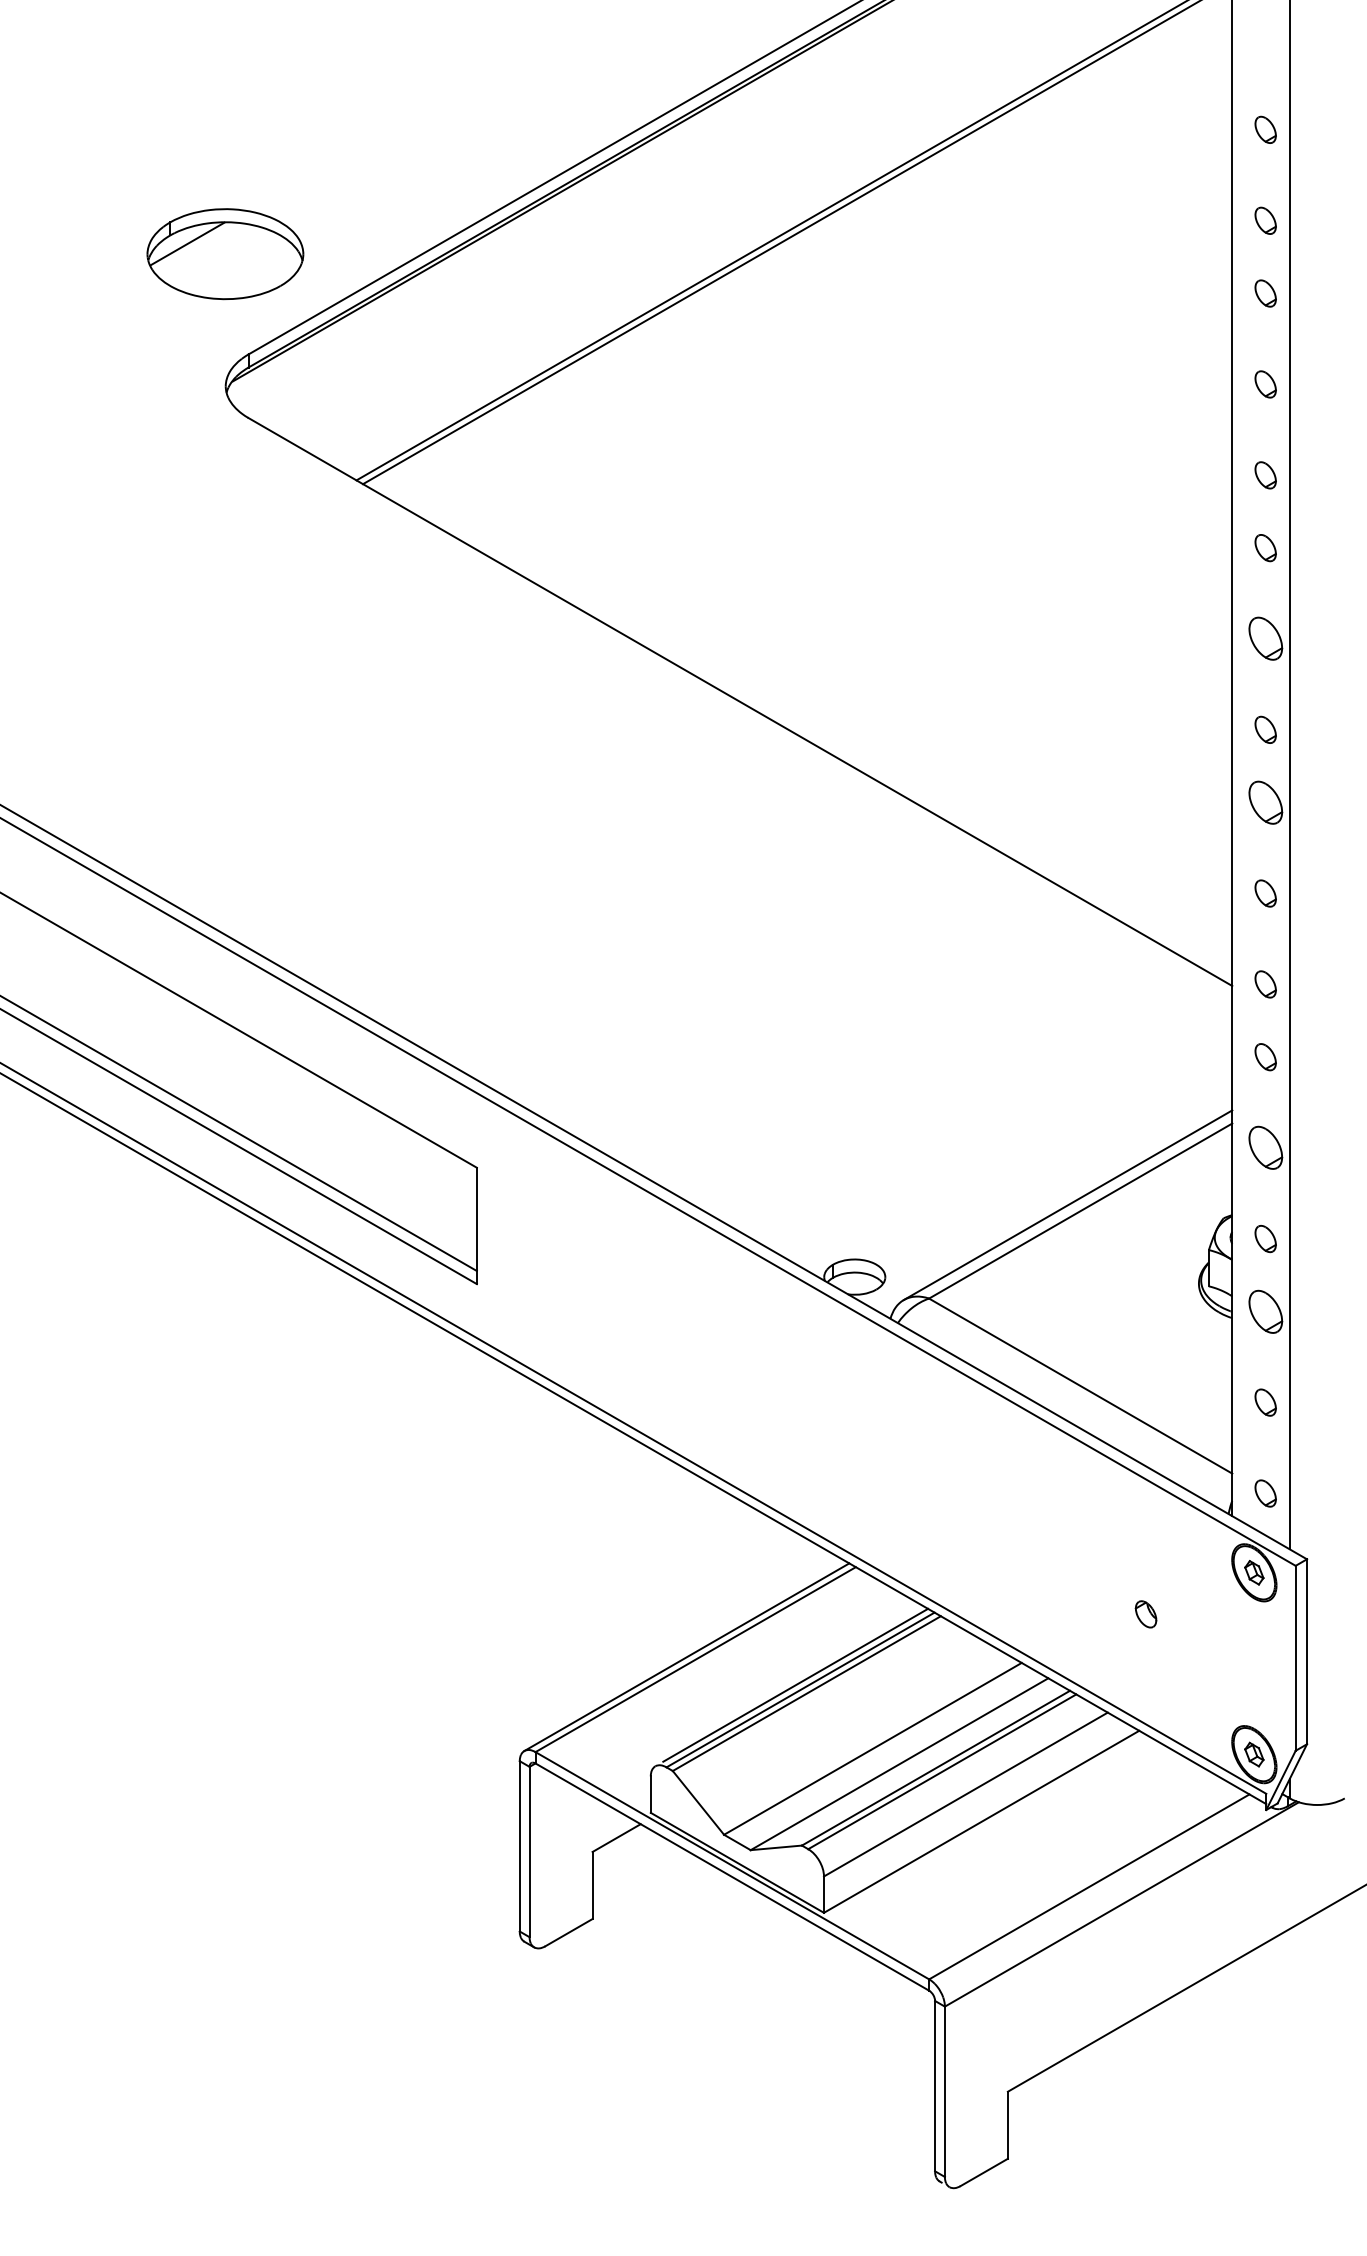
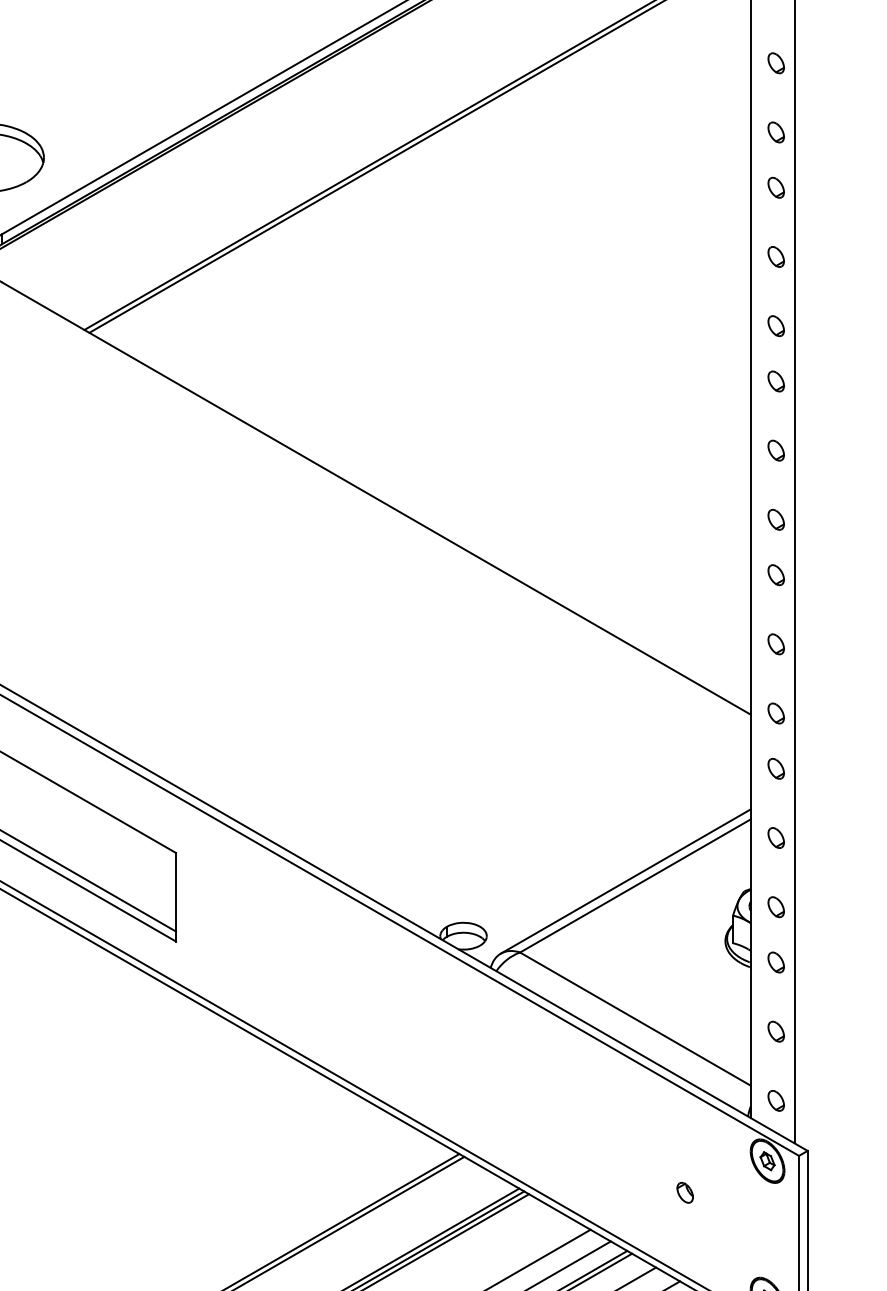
part: (1265, 639) -> (776, 451), size x0.62
part: (1265, 802) -> (776, 575), size x0.62
part: (1265, 1148) -> (776, 838), size x0.62
part: (1265, 1311) -> (776, 962), size x0.62

